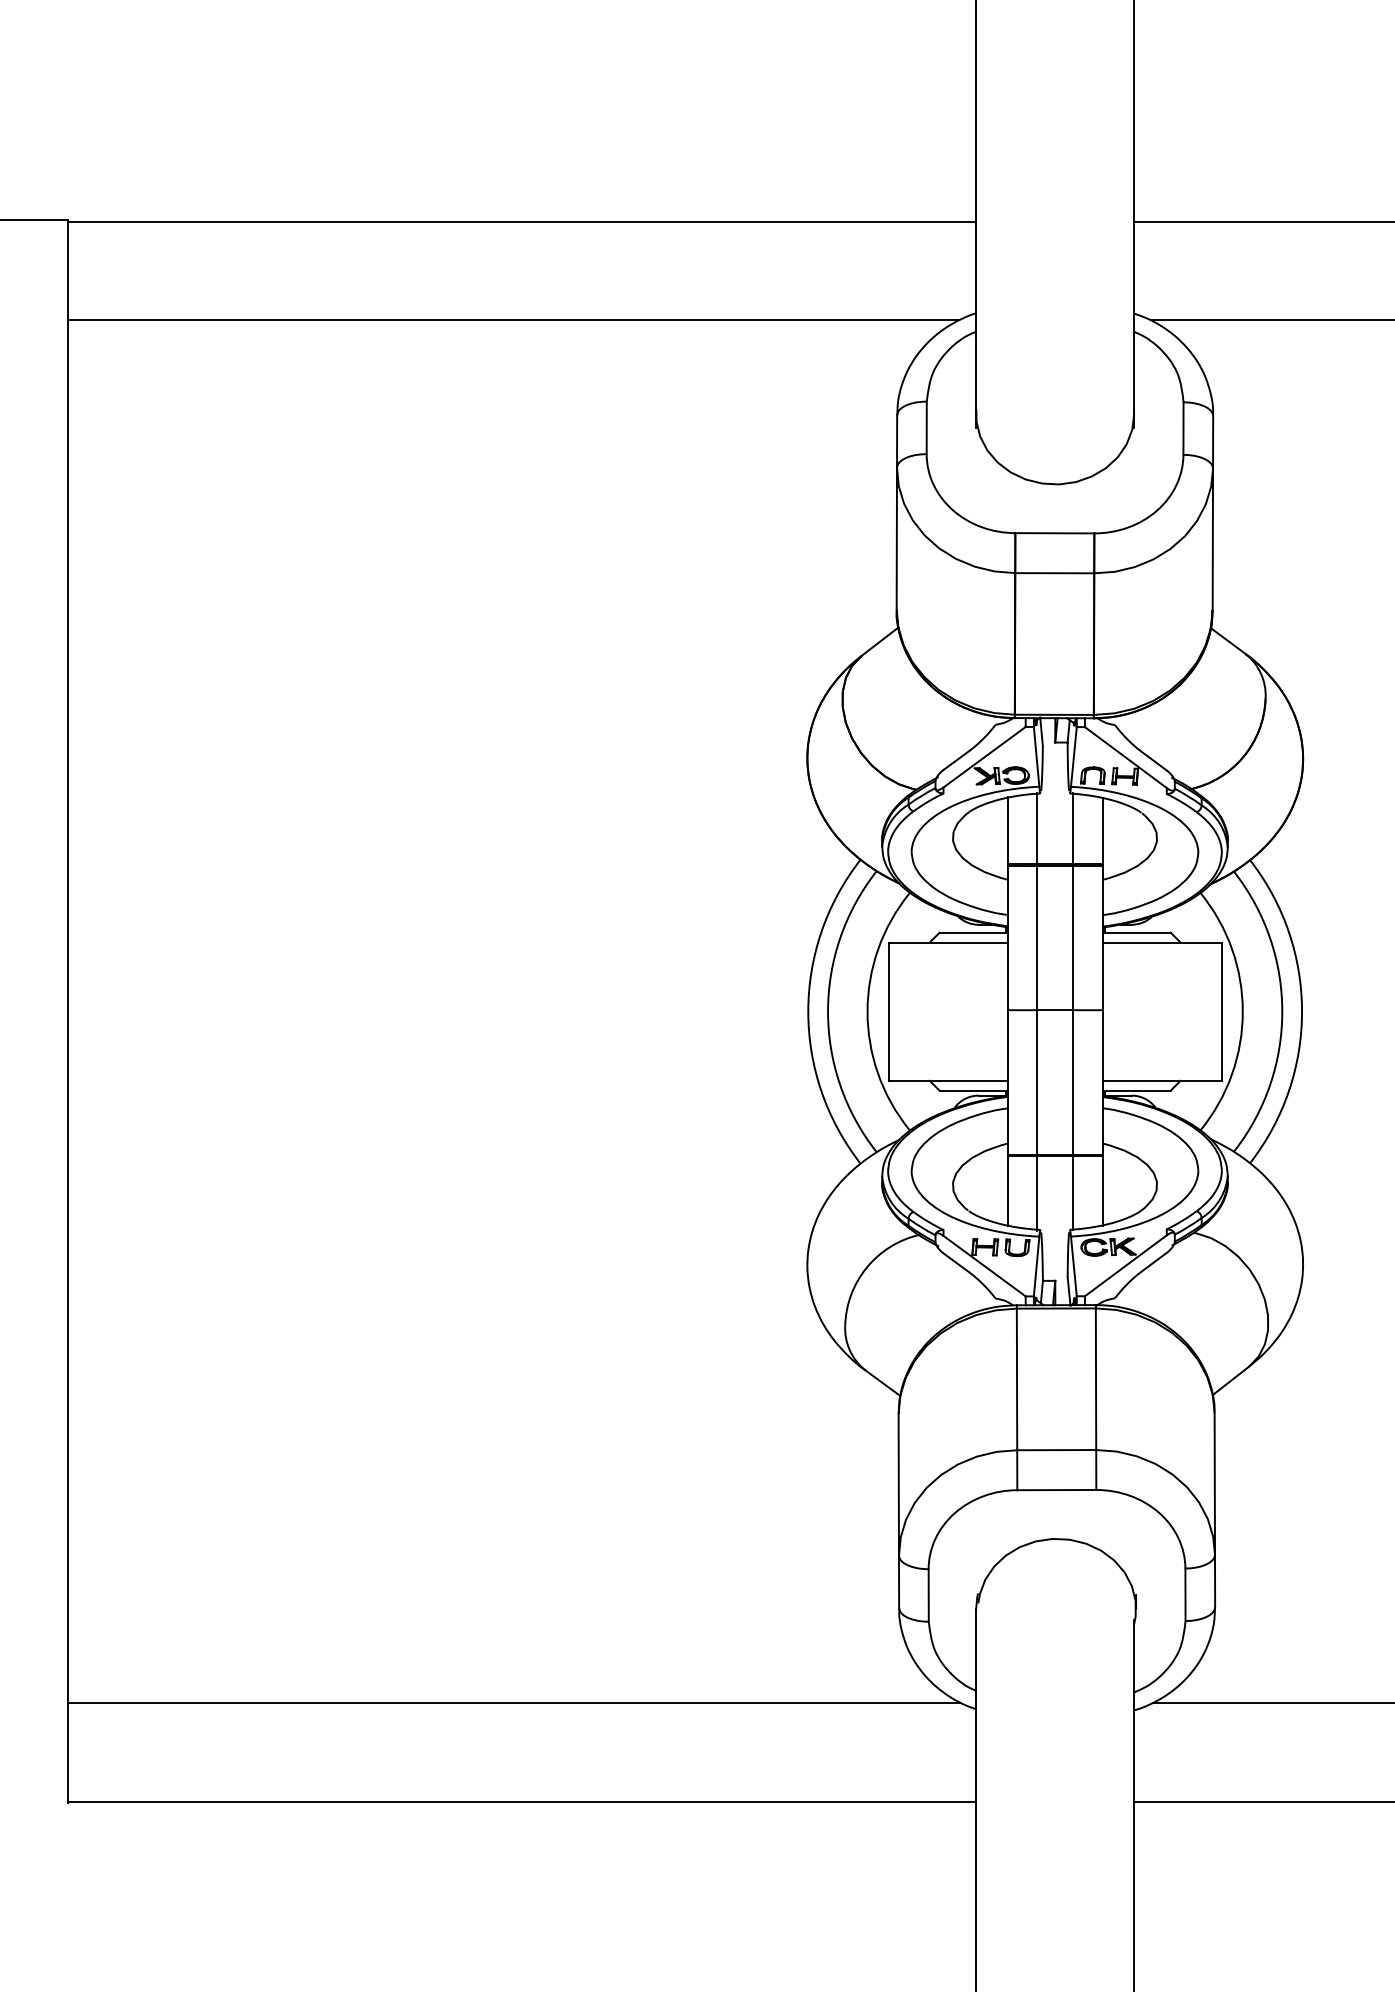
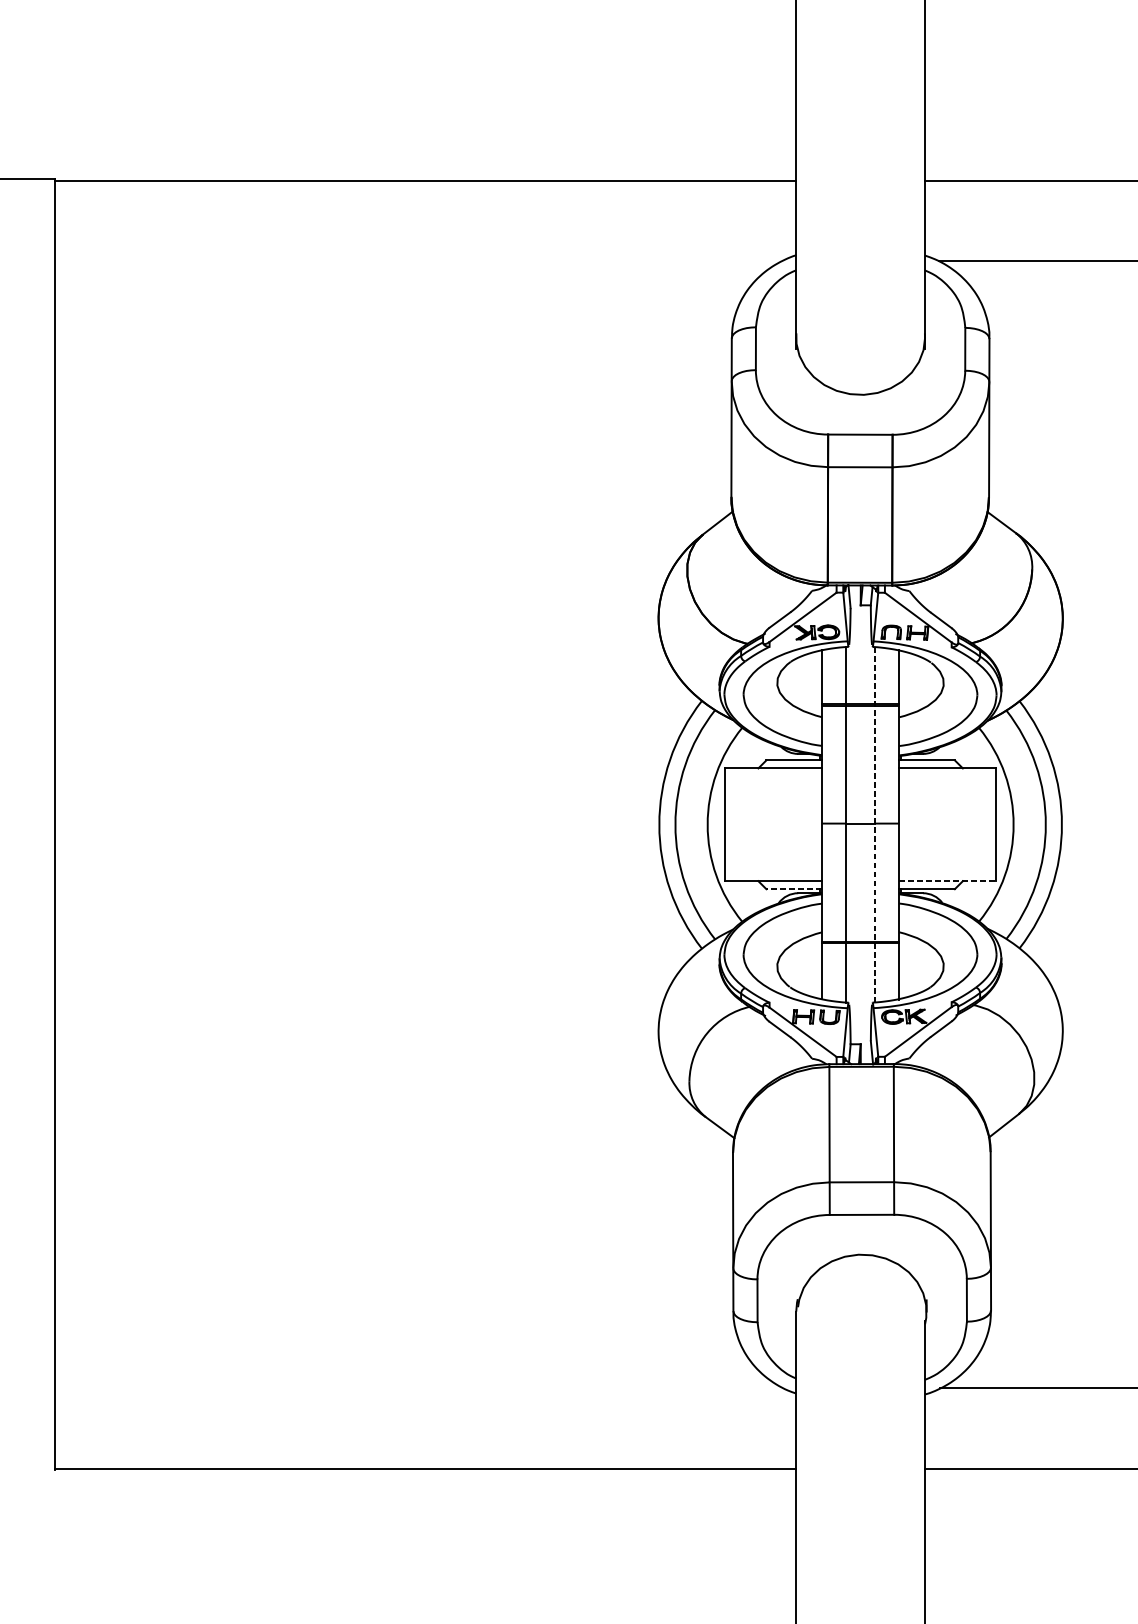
line: (513, 320) -> (418, 261), removed
line: (1072, 1011) -> (874, 824), solid -> dashed
line: (1162, 1080) -> (948, 880), solid -> dashed
line: (973, 1090) -> (794, 889), solid -> dashed
line: (514, 1702) -> (419, 1388), removed

